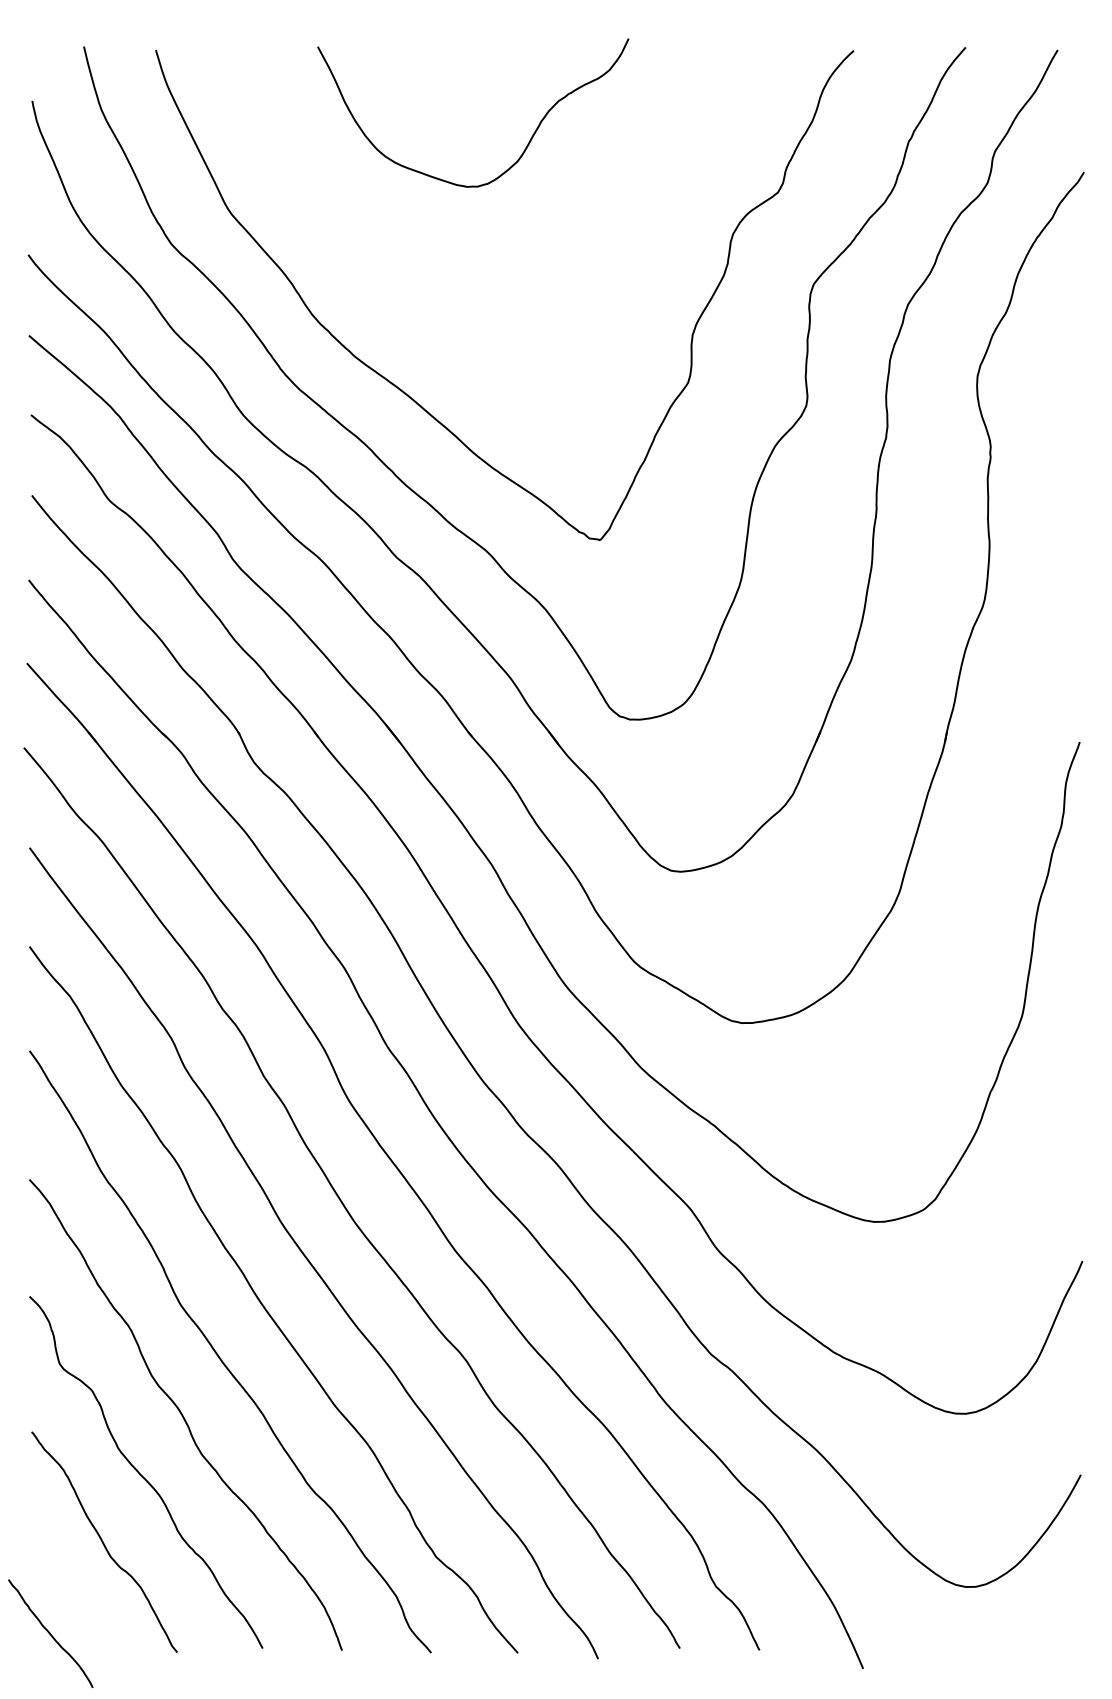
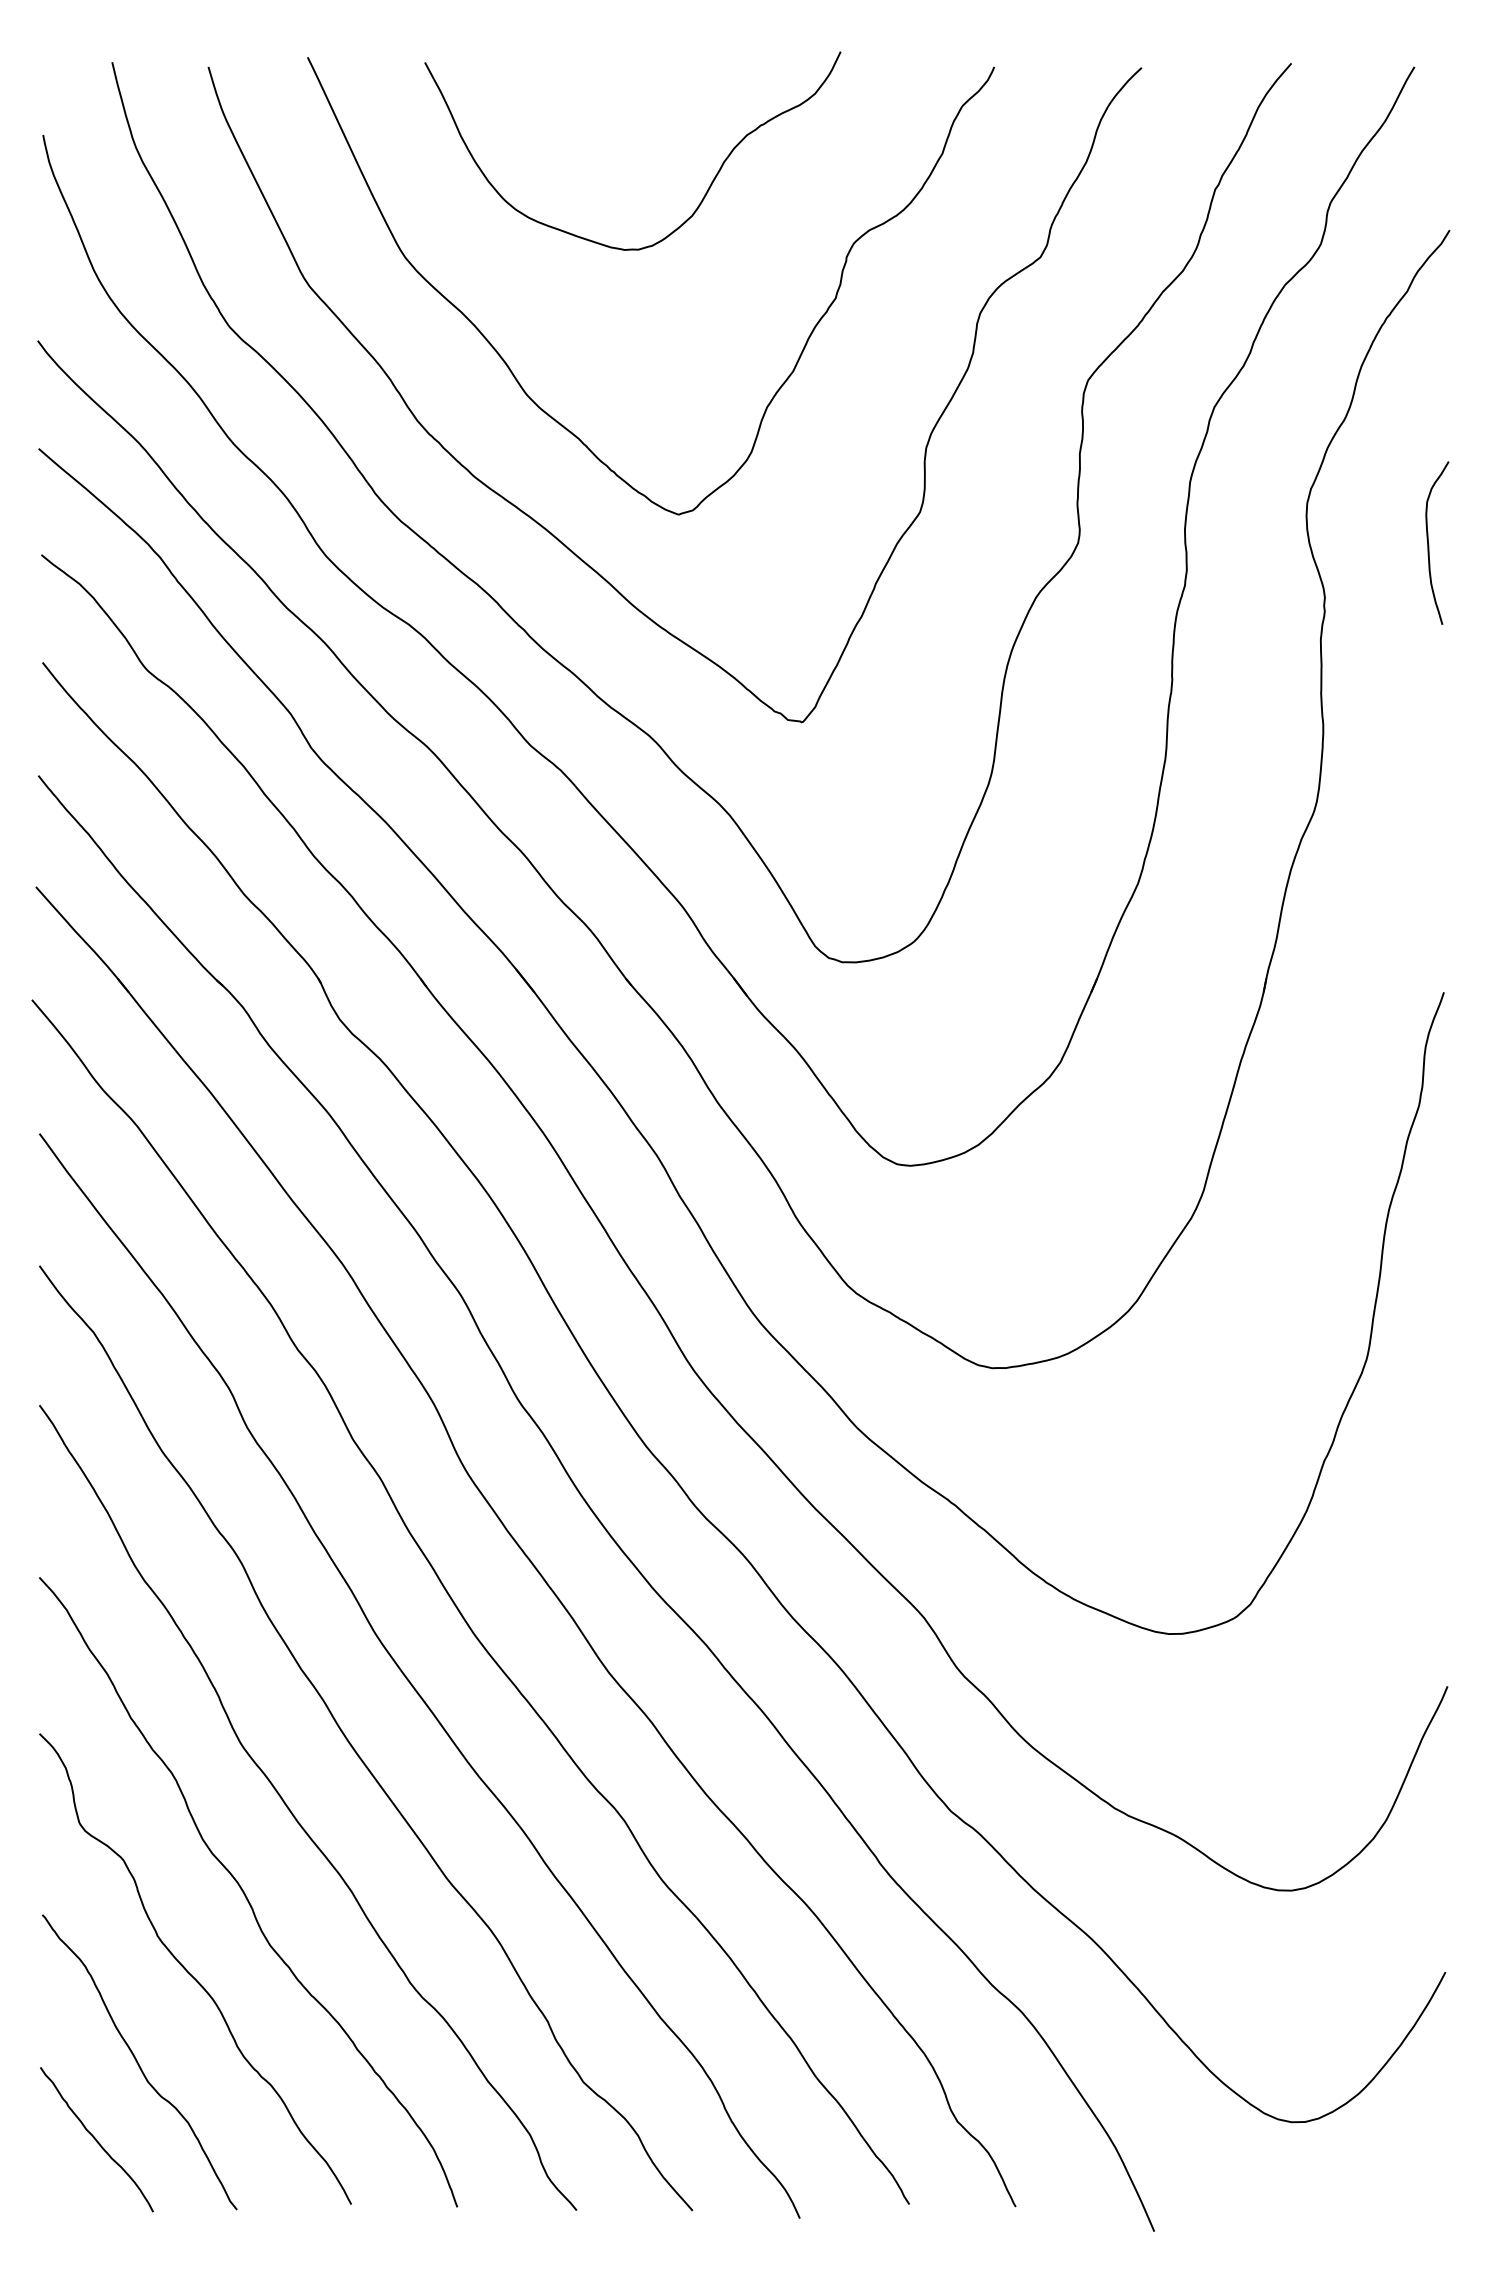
curve: (386, 282) -> (516, 377), added
curve: (1068, 407) -> (1429, 544), added
curve: (50, 1633) -> (96, 2139), moved

